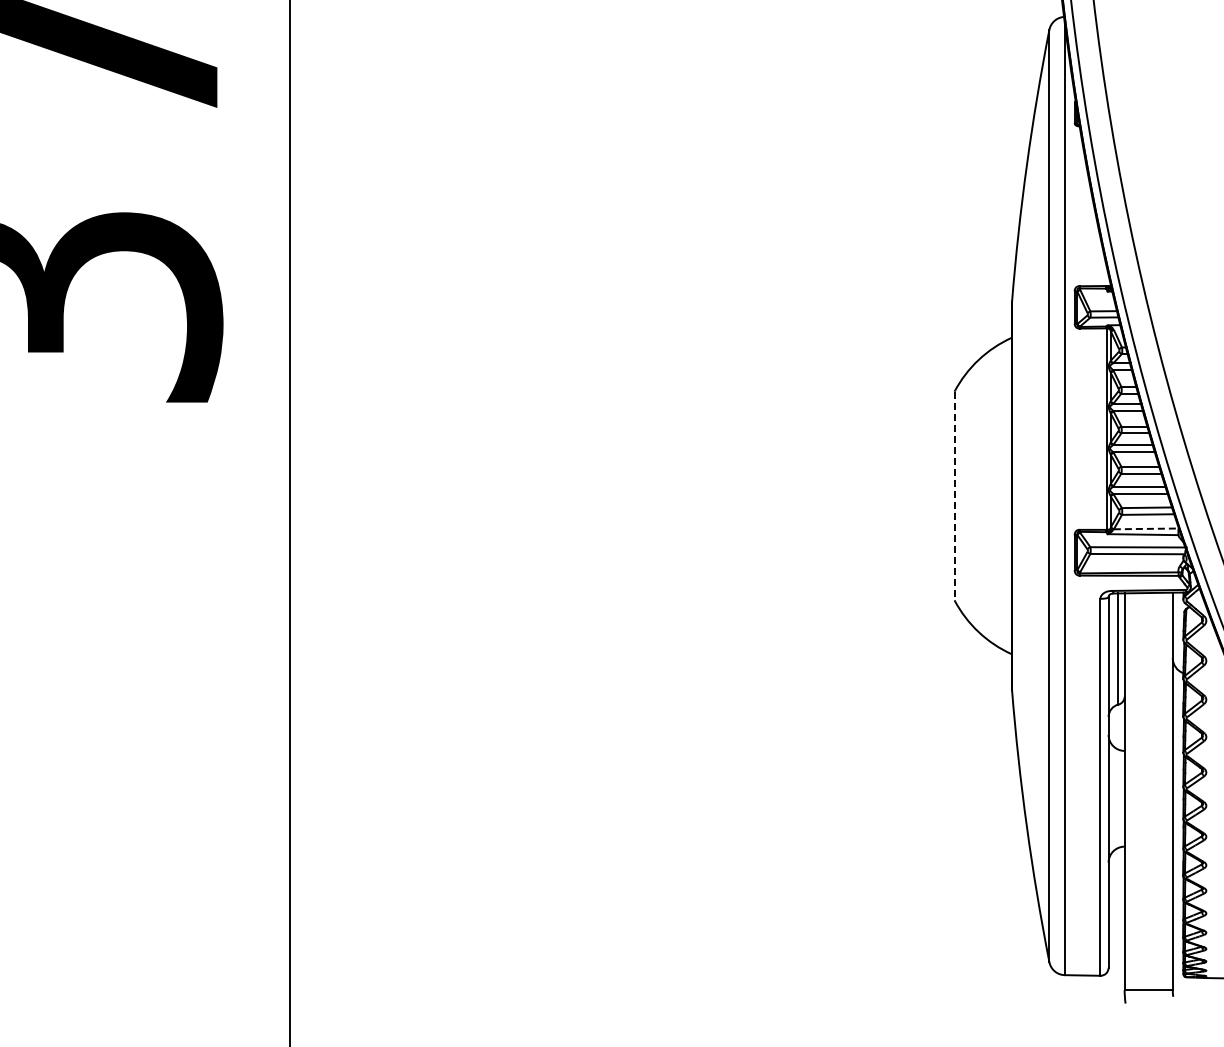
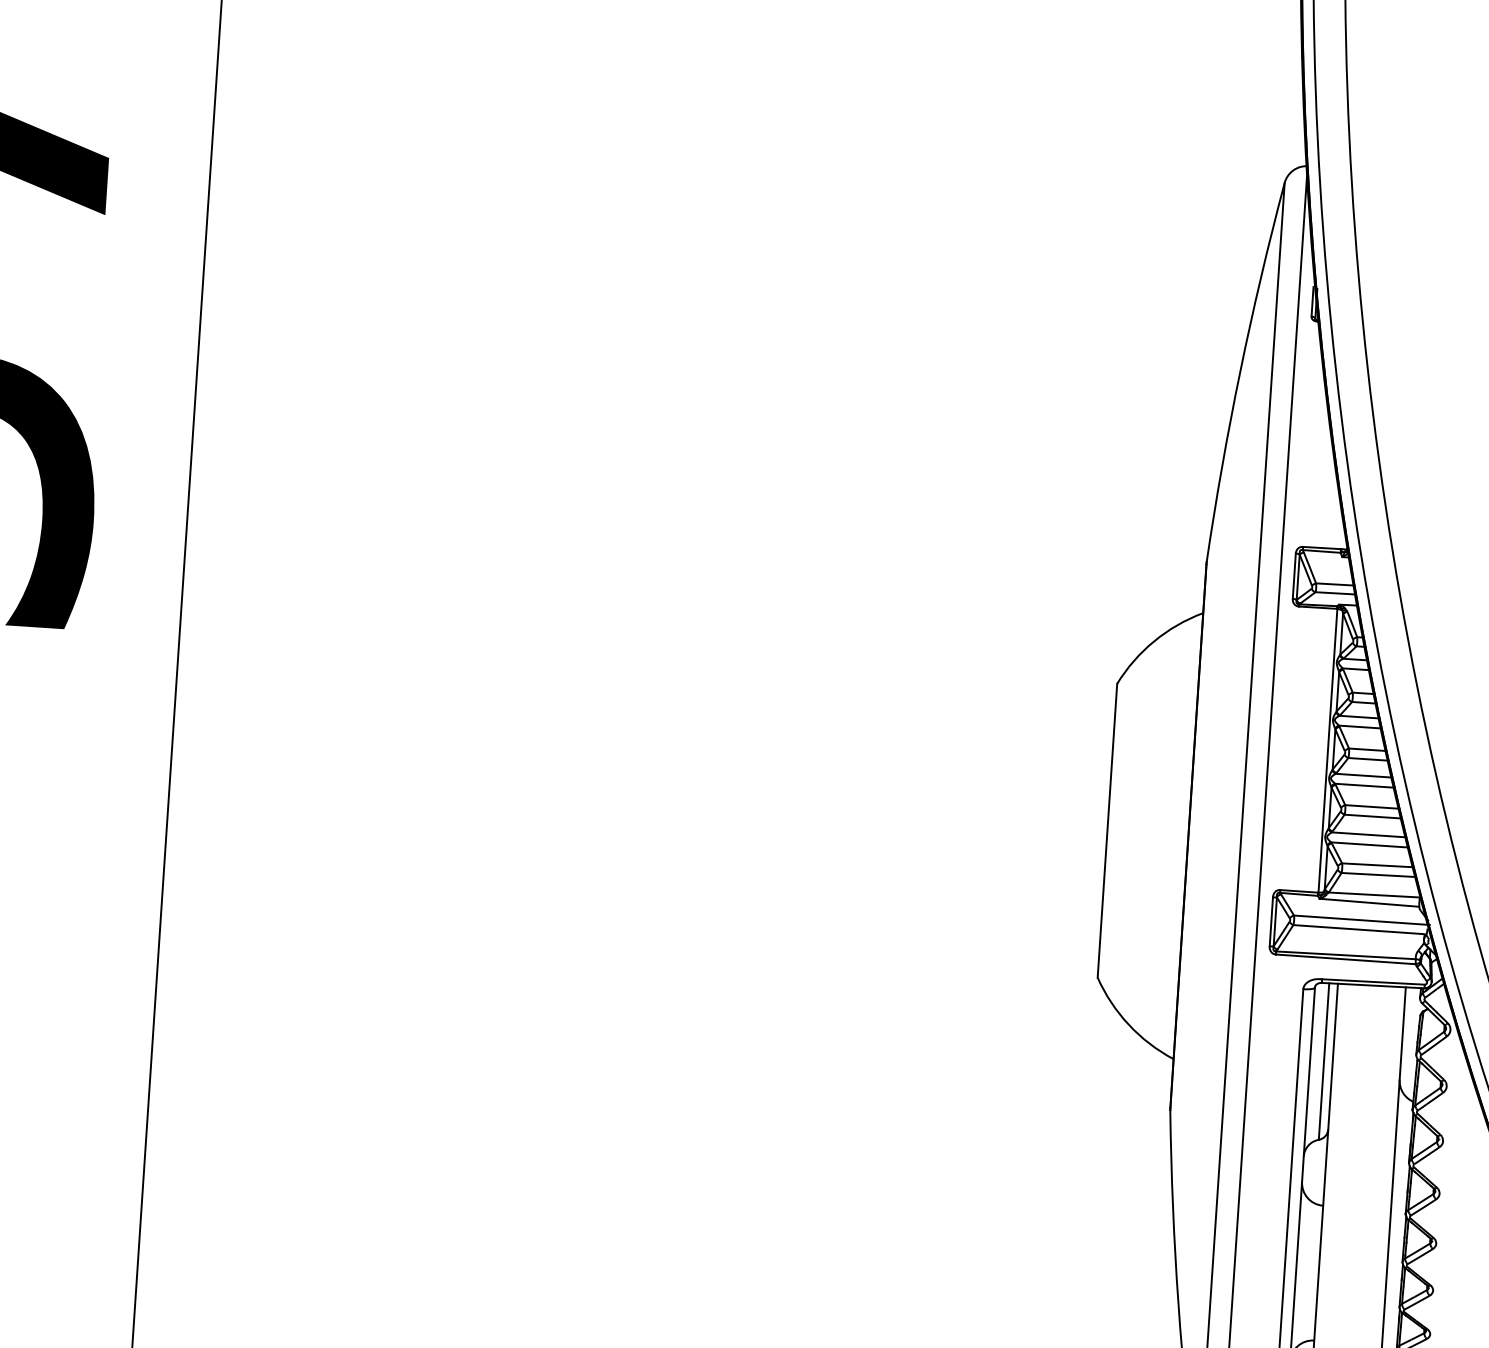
line: (954, 496) -> (1107, 831), dashed -> solid
line: (1146, 528) -> (1374, 894), dashed -> solid

